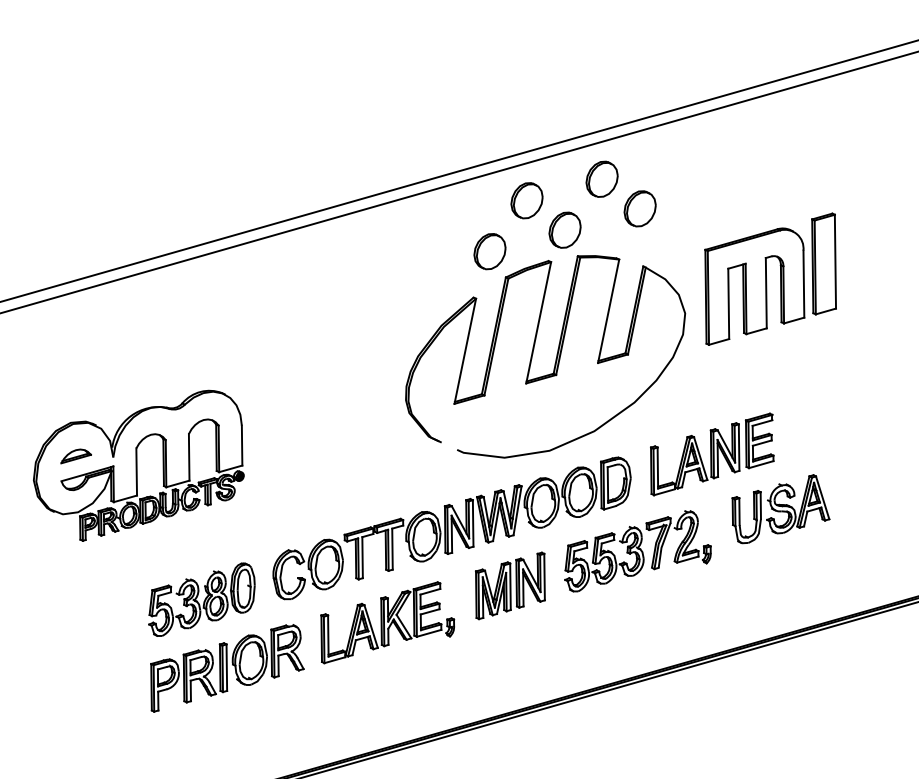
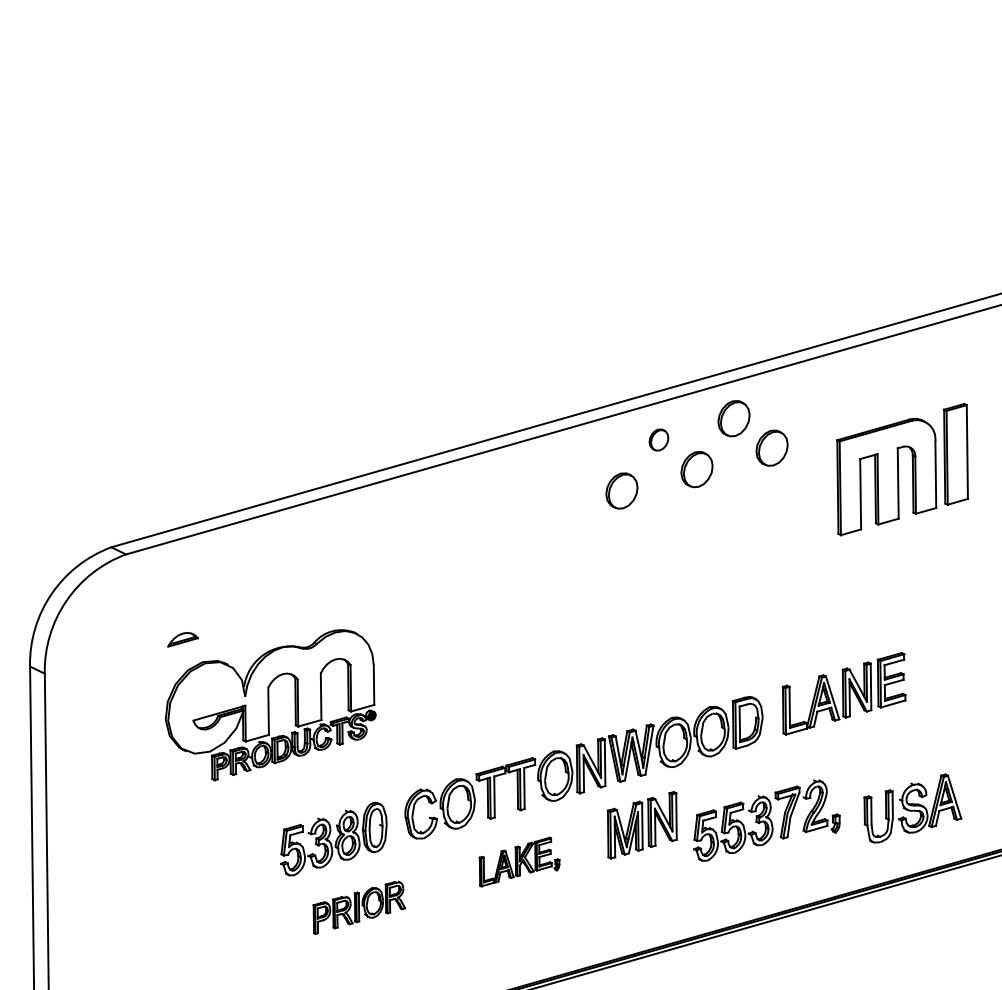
part: (526, 200) -> (658, 439), size x0.6
part: (770, 279) -> (902, 469), moved
part: (555, 358) -> (687, 597), removed
part: (75, 456) -> (182, 639), moved
part: (780, 509) -> (912, 808), moved
part: (637, 551) -> (766, 820), moved
part: (387, 622) -> (519, 861), size x0.6
part: (227, 668) -> (359, 907), size x0.6

